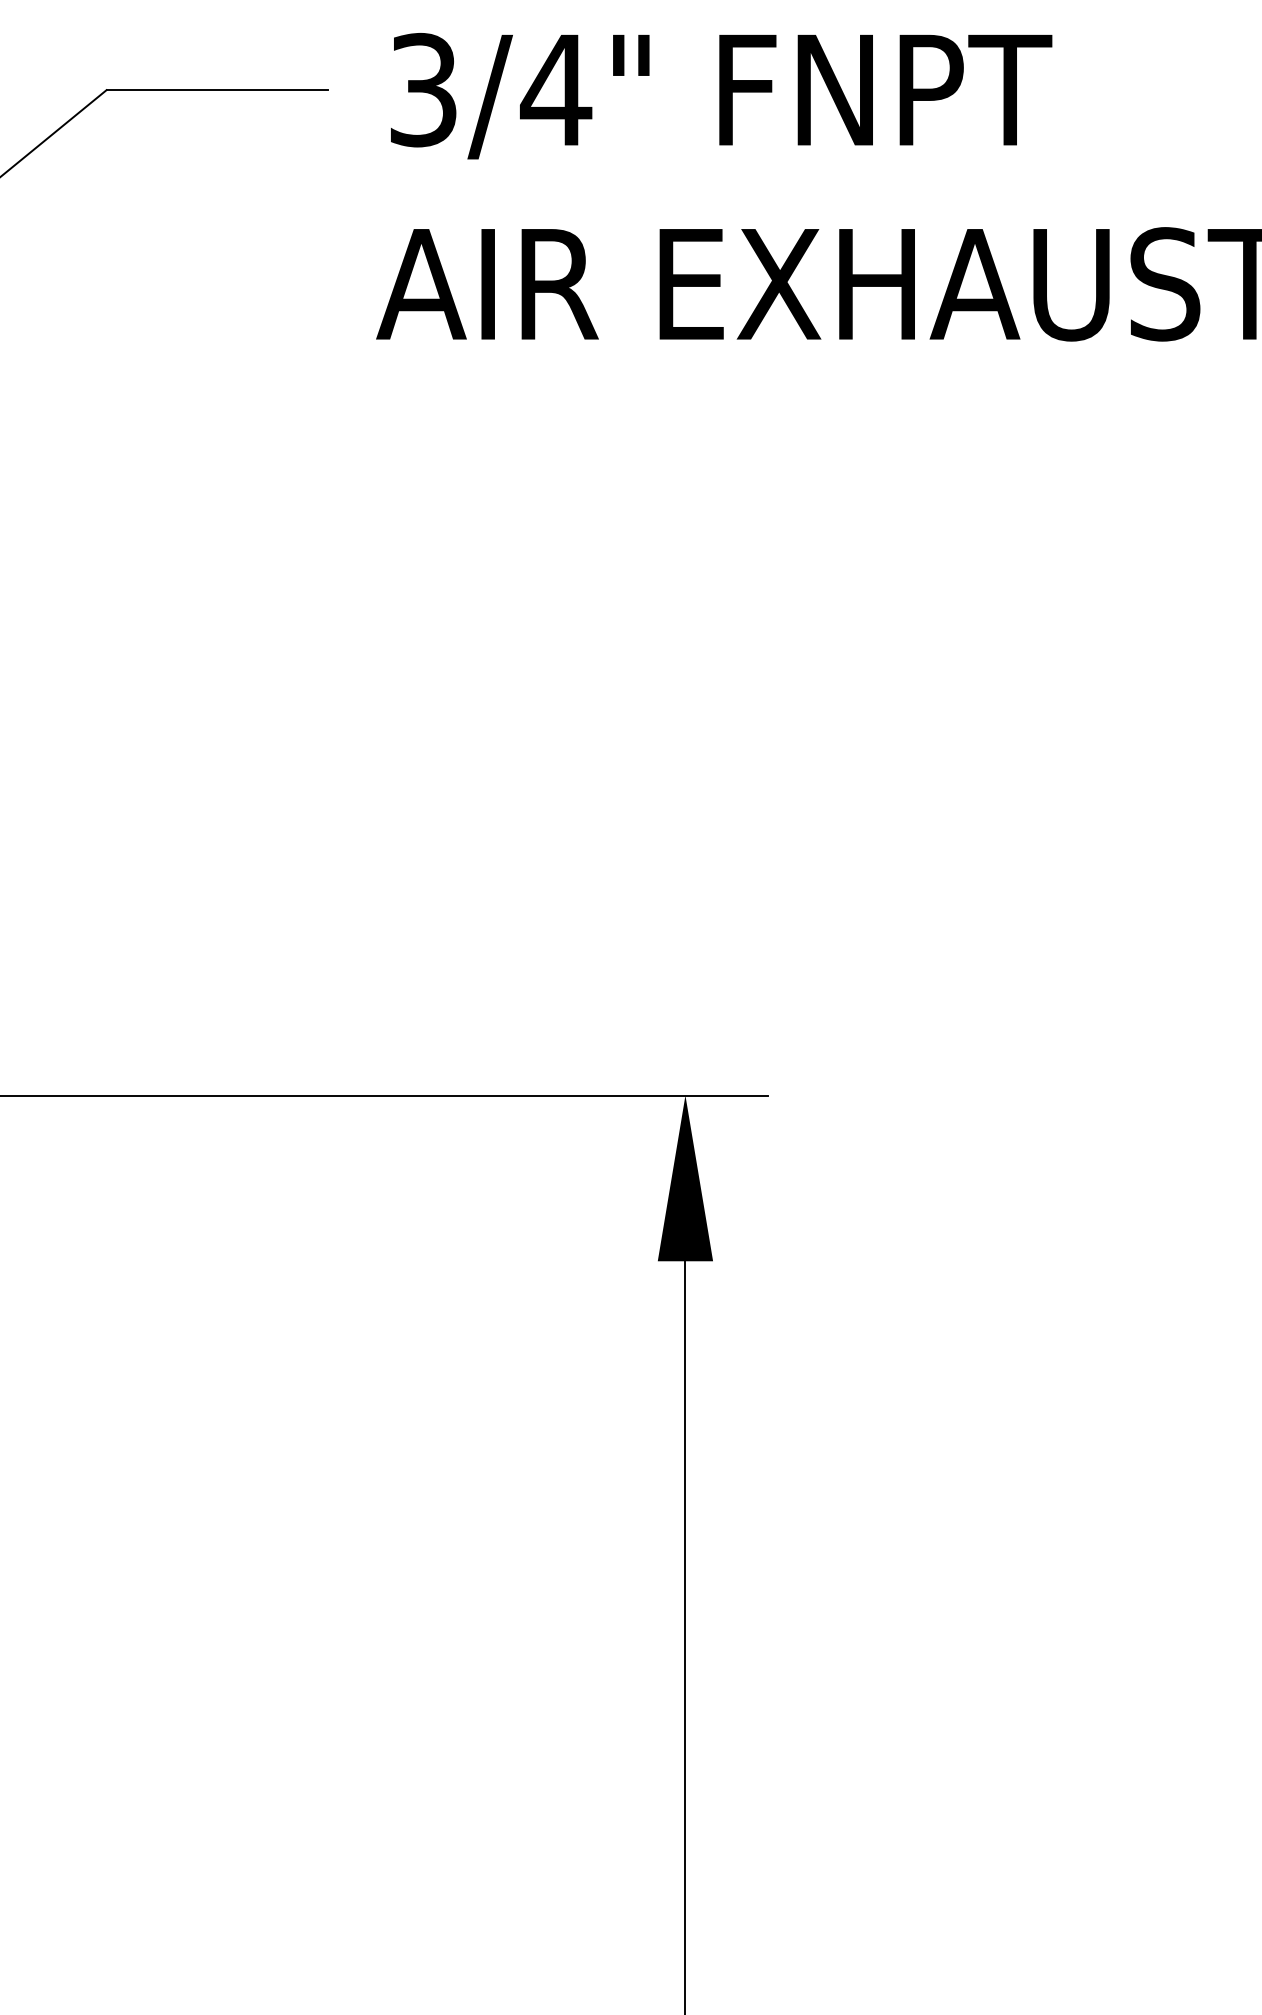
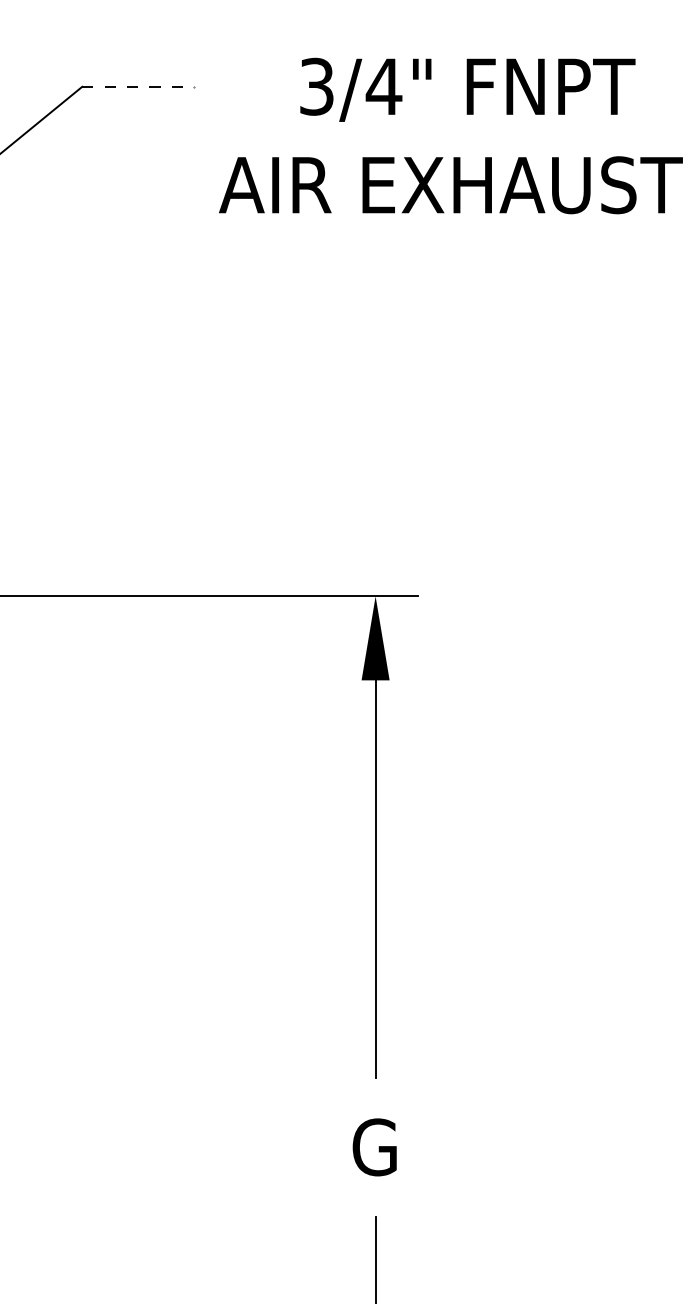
line: (217, 89) -> (138, 86), solid -> dashed
text: (720, 95) -> (467, 89), moved

